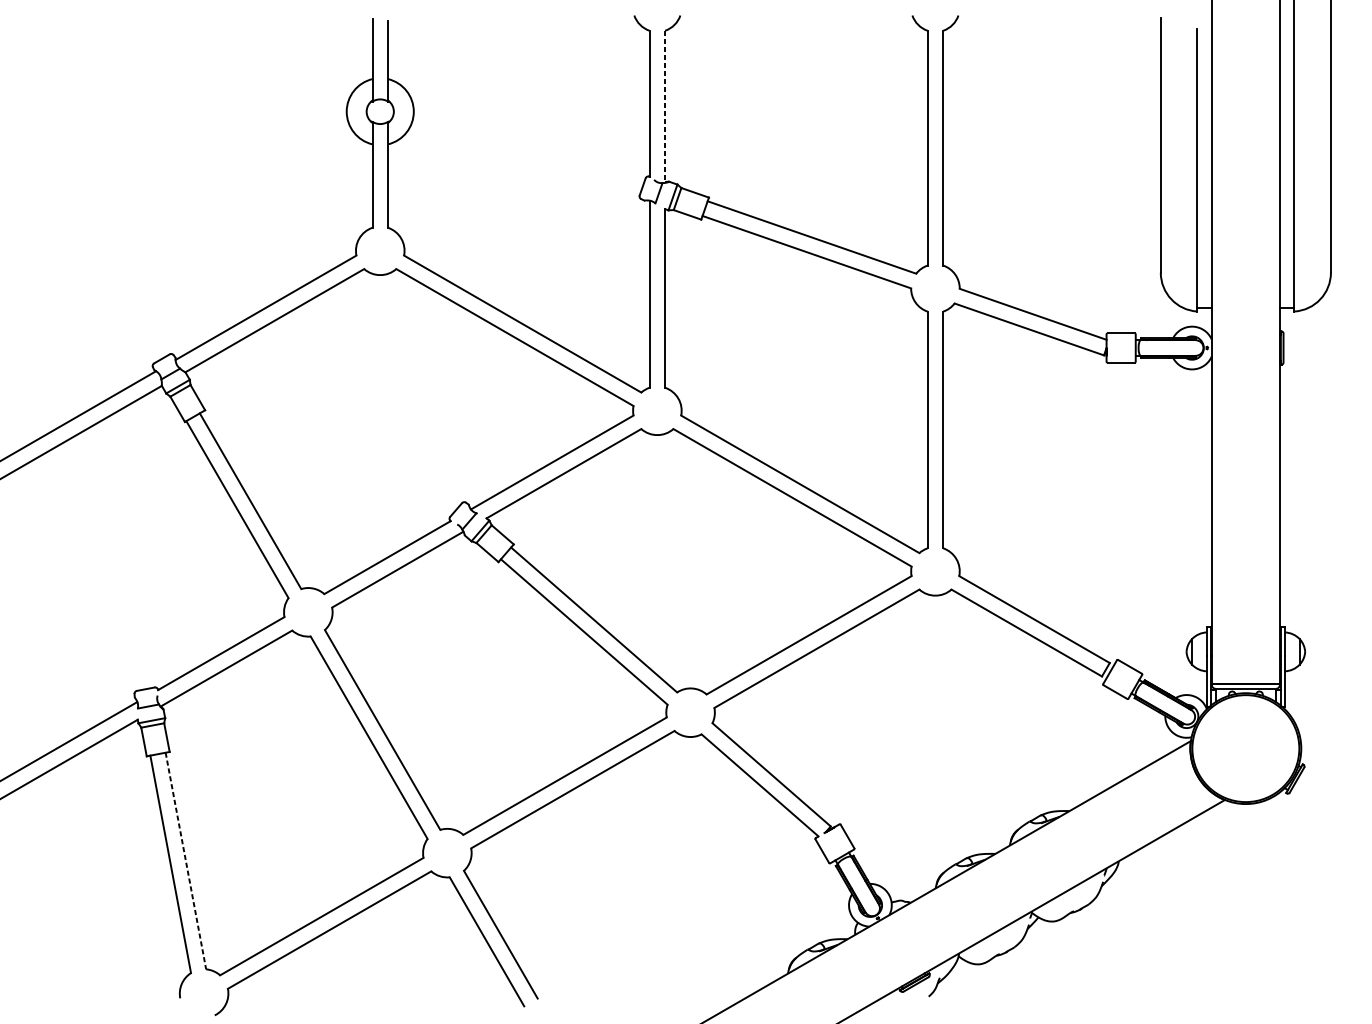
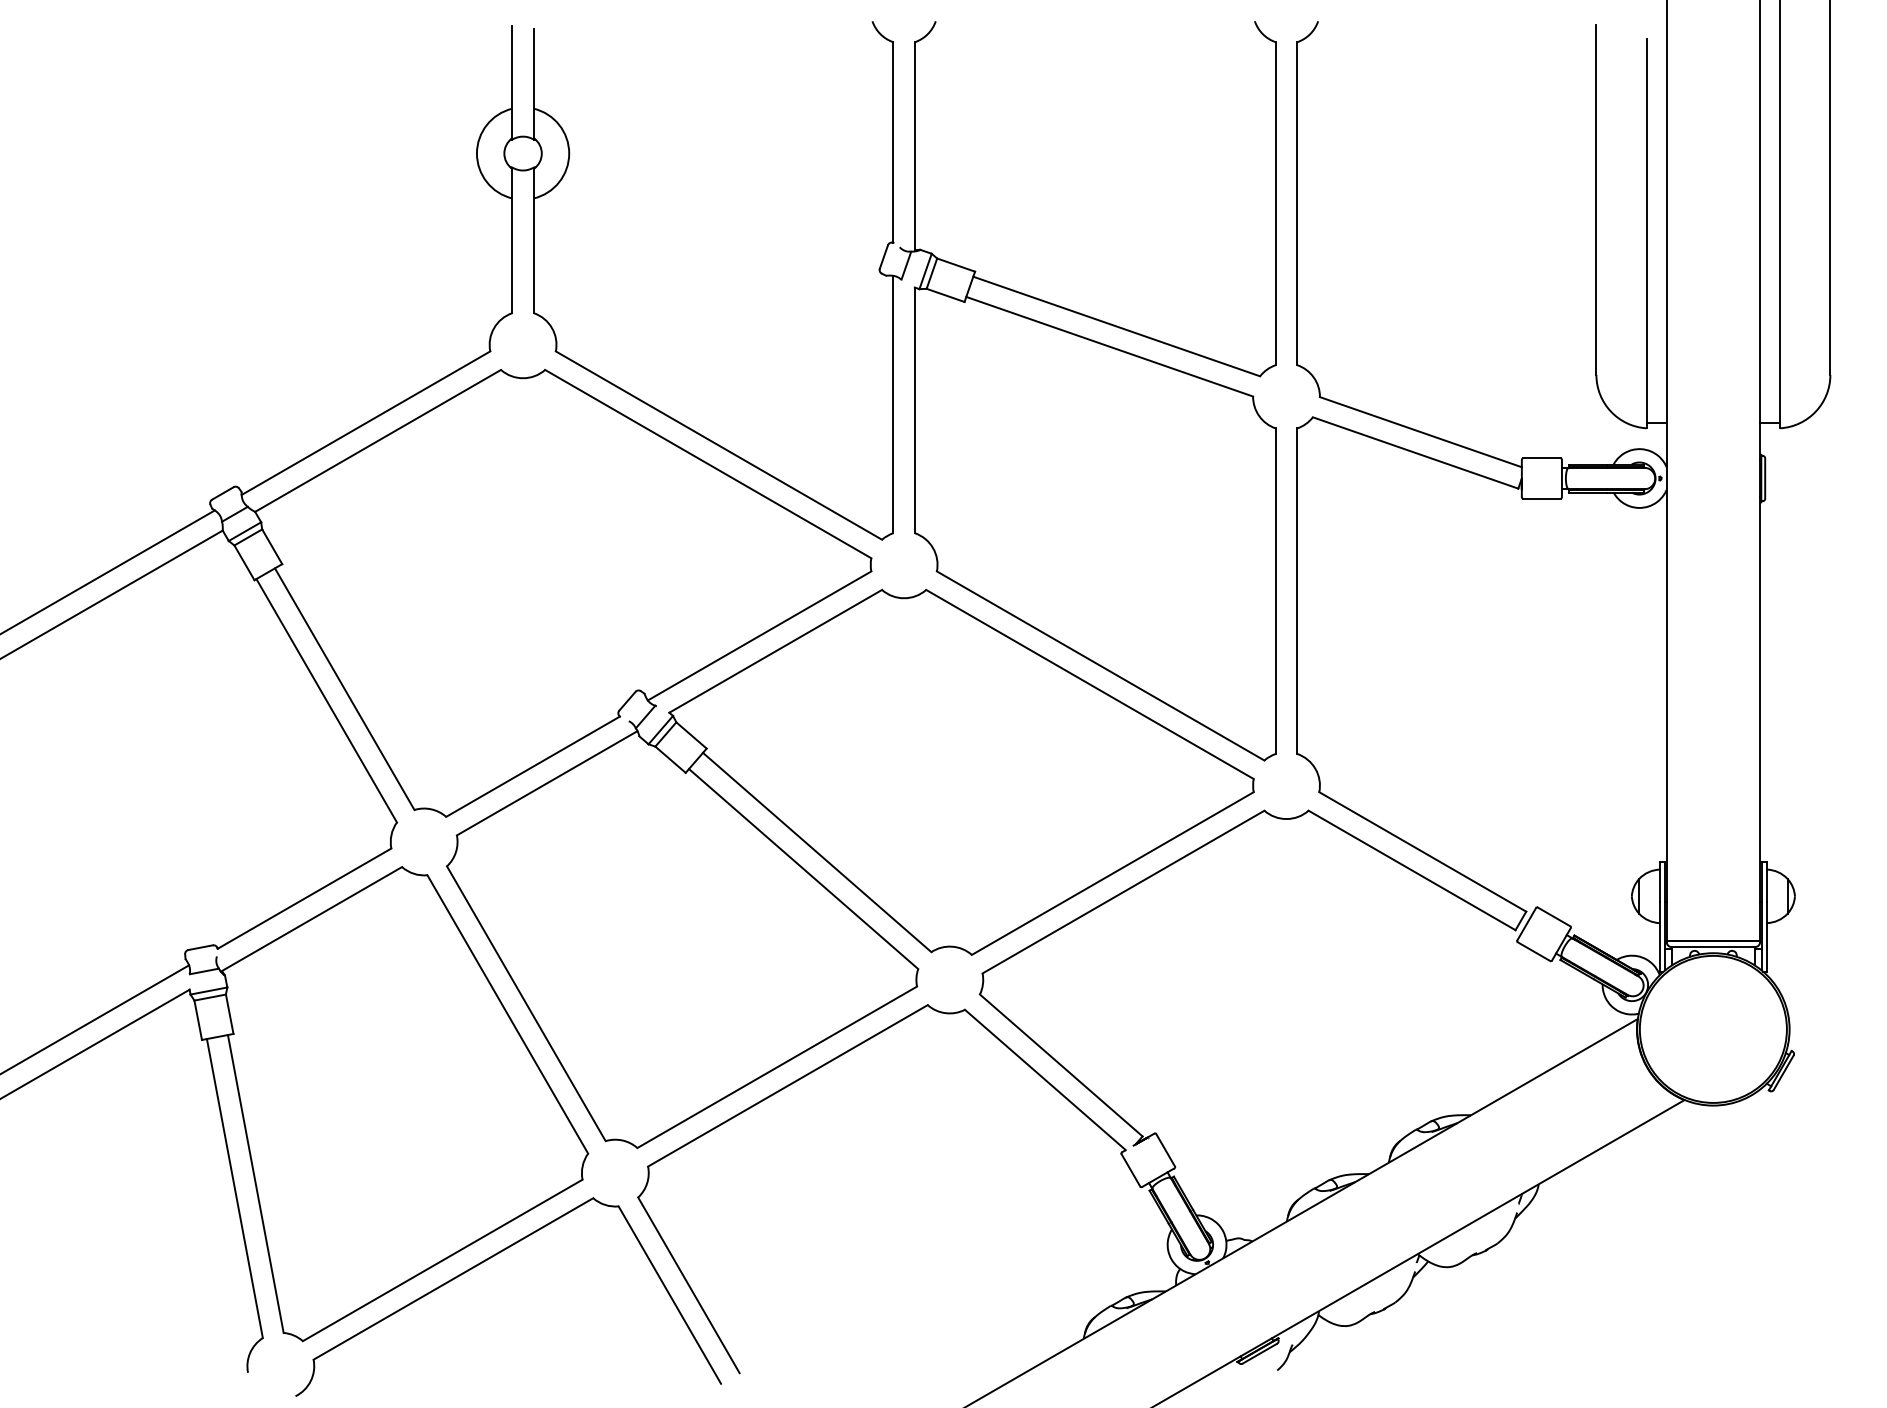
line: (664, 106) -> (914, 146), dashed -> solid
line: (185, 860) -> (255, 1183), dashed -> solid

